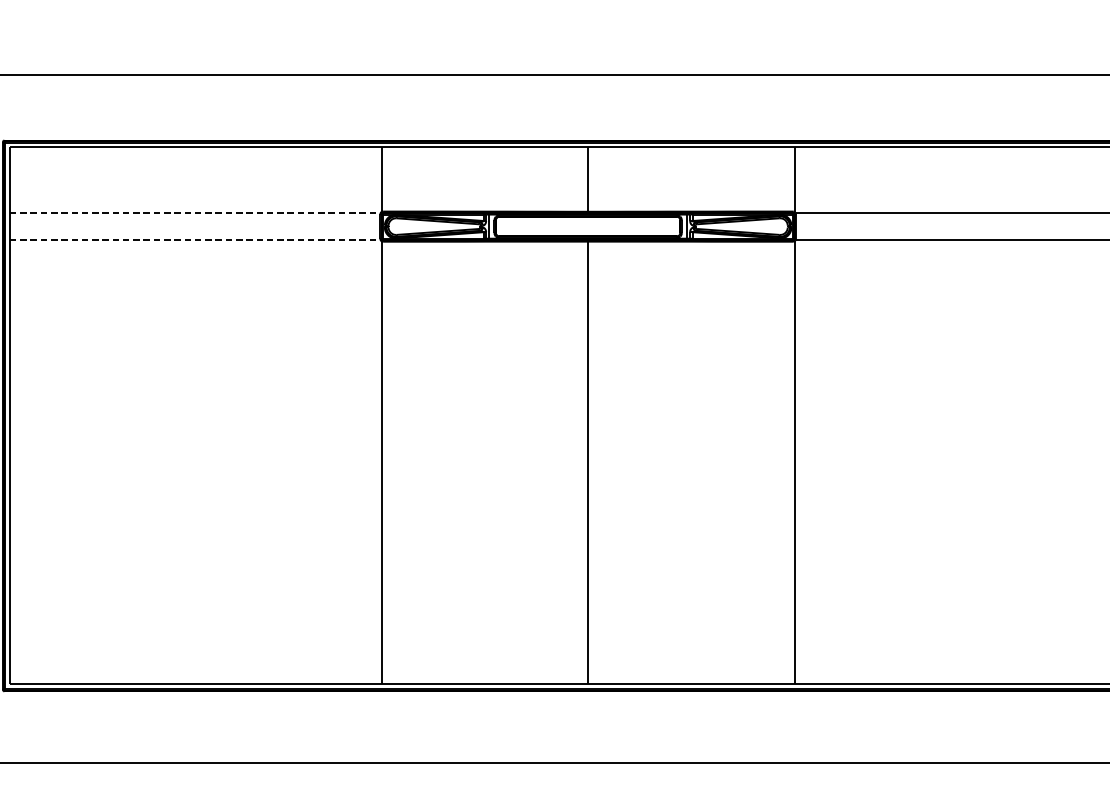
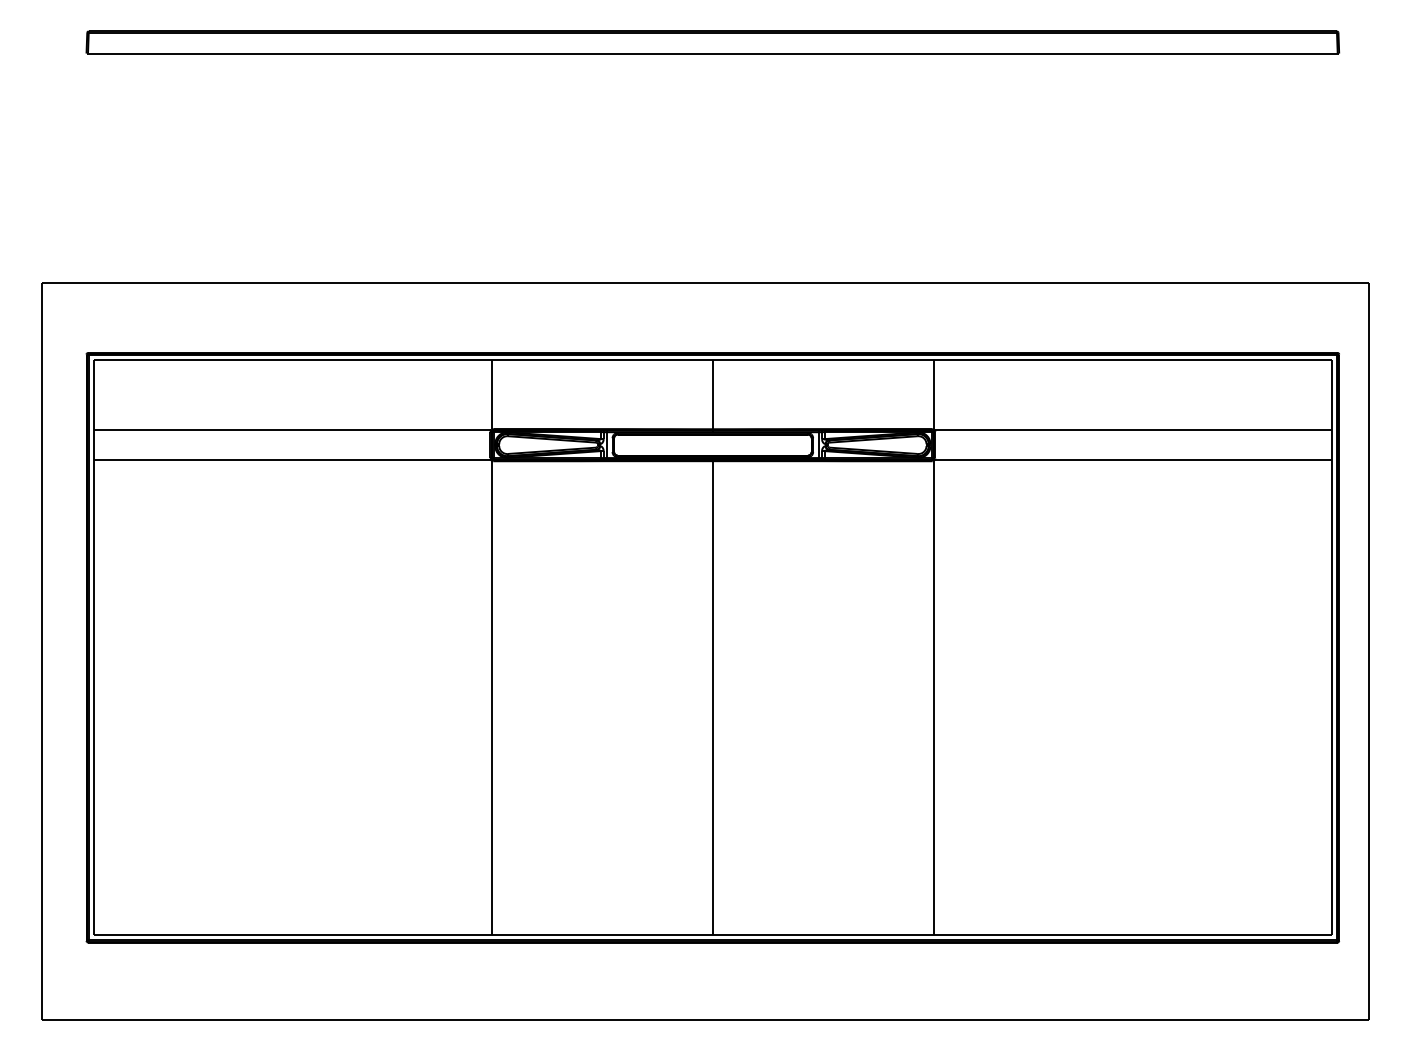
line: (195, 212) -> (292, 430), dashed -> solid
line: (195, 240) -> (292, 459), dashed -> solid

